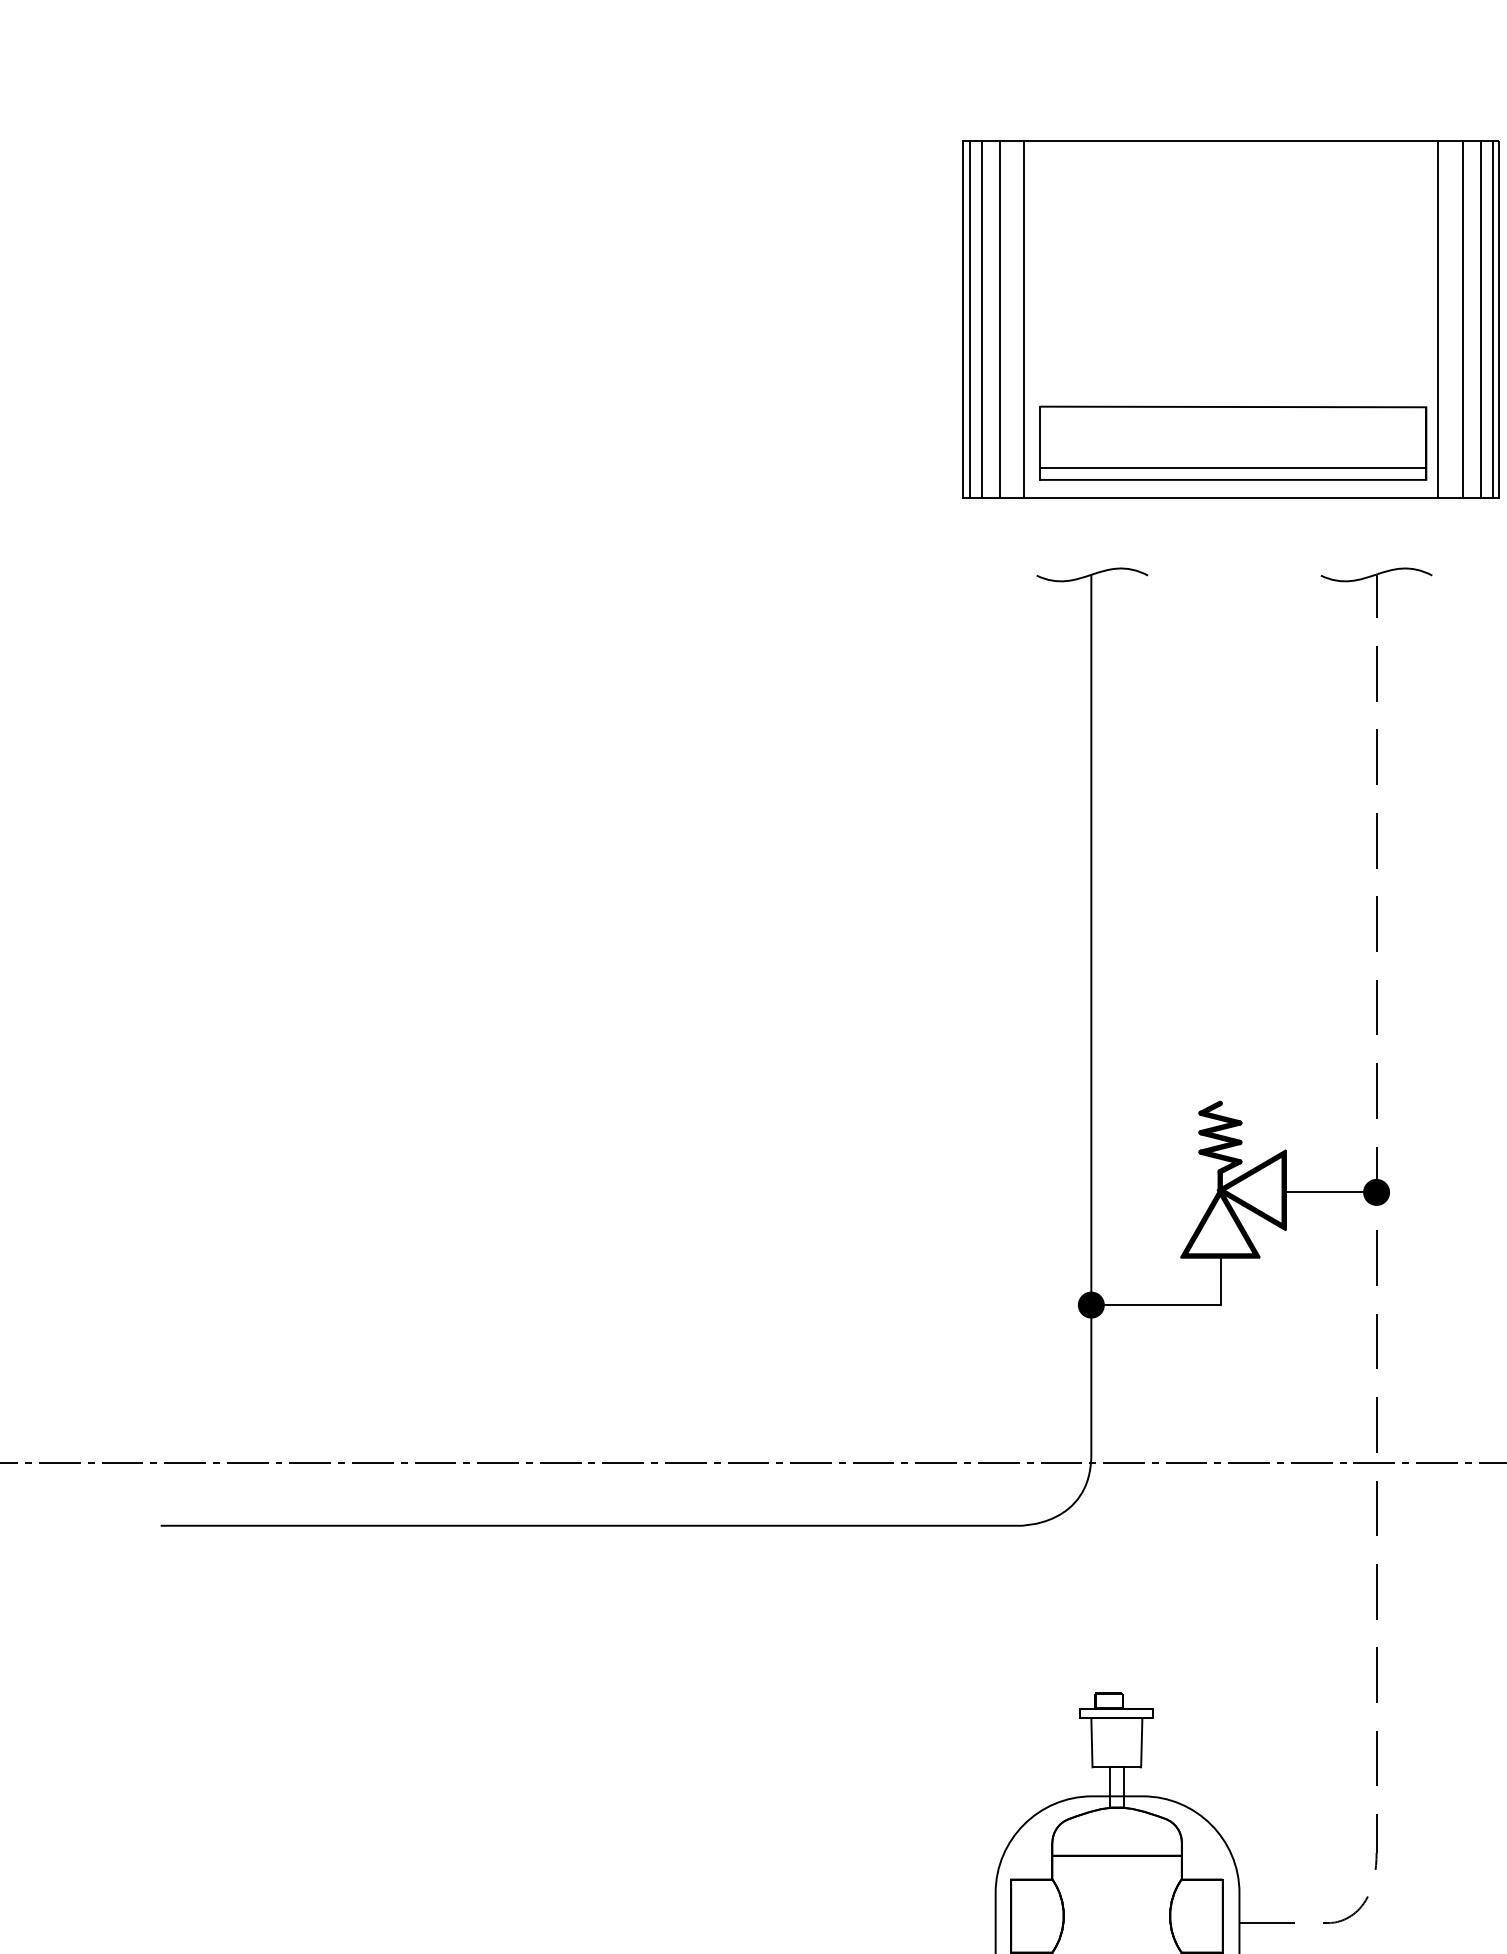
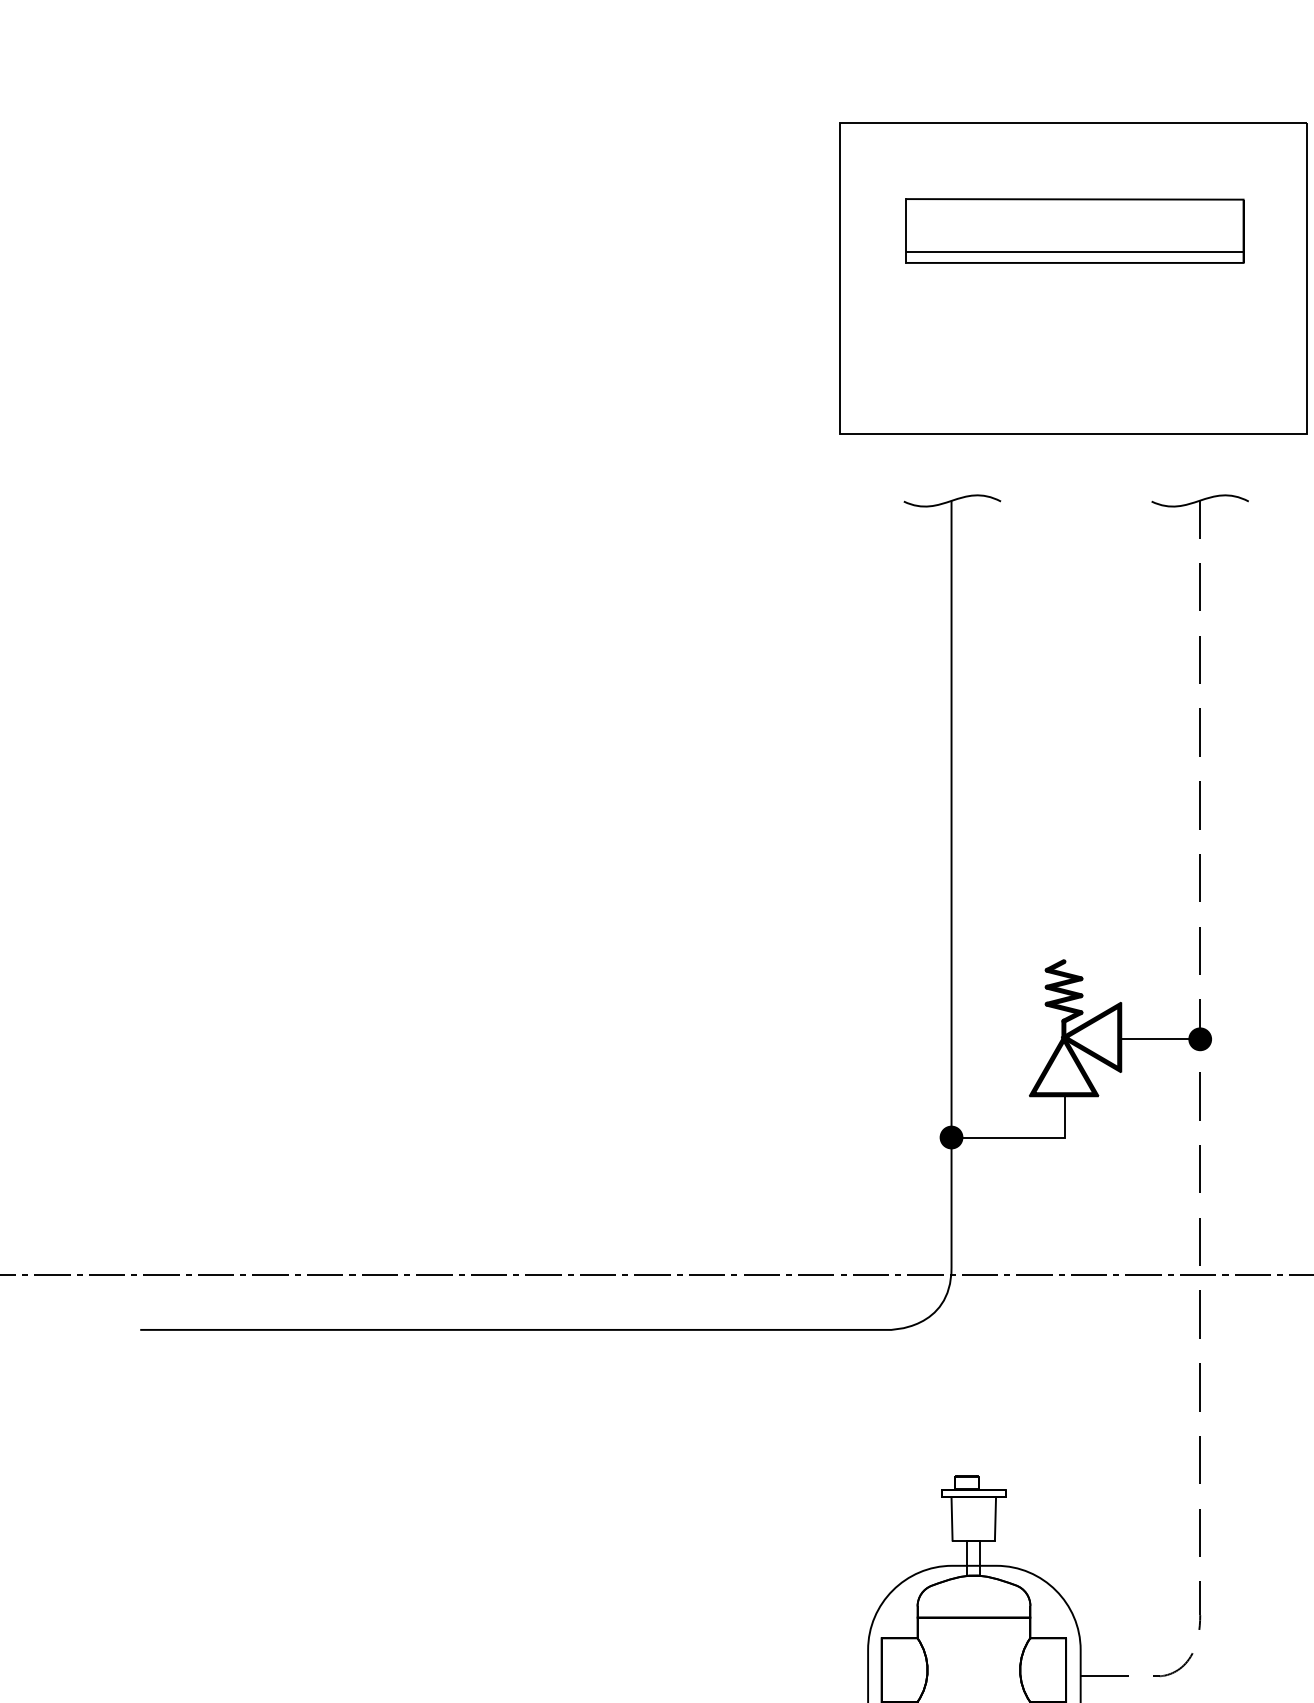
line: (969, 319) -> (845, 278), removed
line: (981, 319) -> (855, 278), removed
line: (999, 319) -> (871, 278), removed
line: (1024, 319) -> (893, 278), removed
line: (1438, 319) -> (1254, 278), removed
line: (1462, 319) -> (1275, 278), removed
line: (1480, 319) -> (1290, 278), removed
line: (1492, 319) -> (1301, 278), removed
part: (1233, 442) -> (1075, 230), moved

